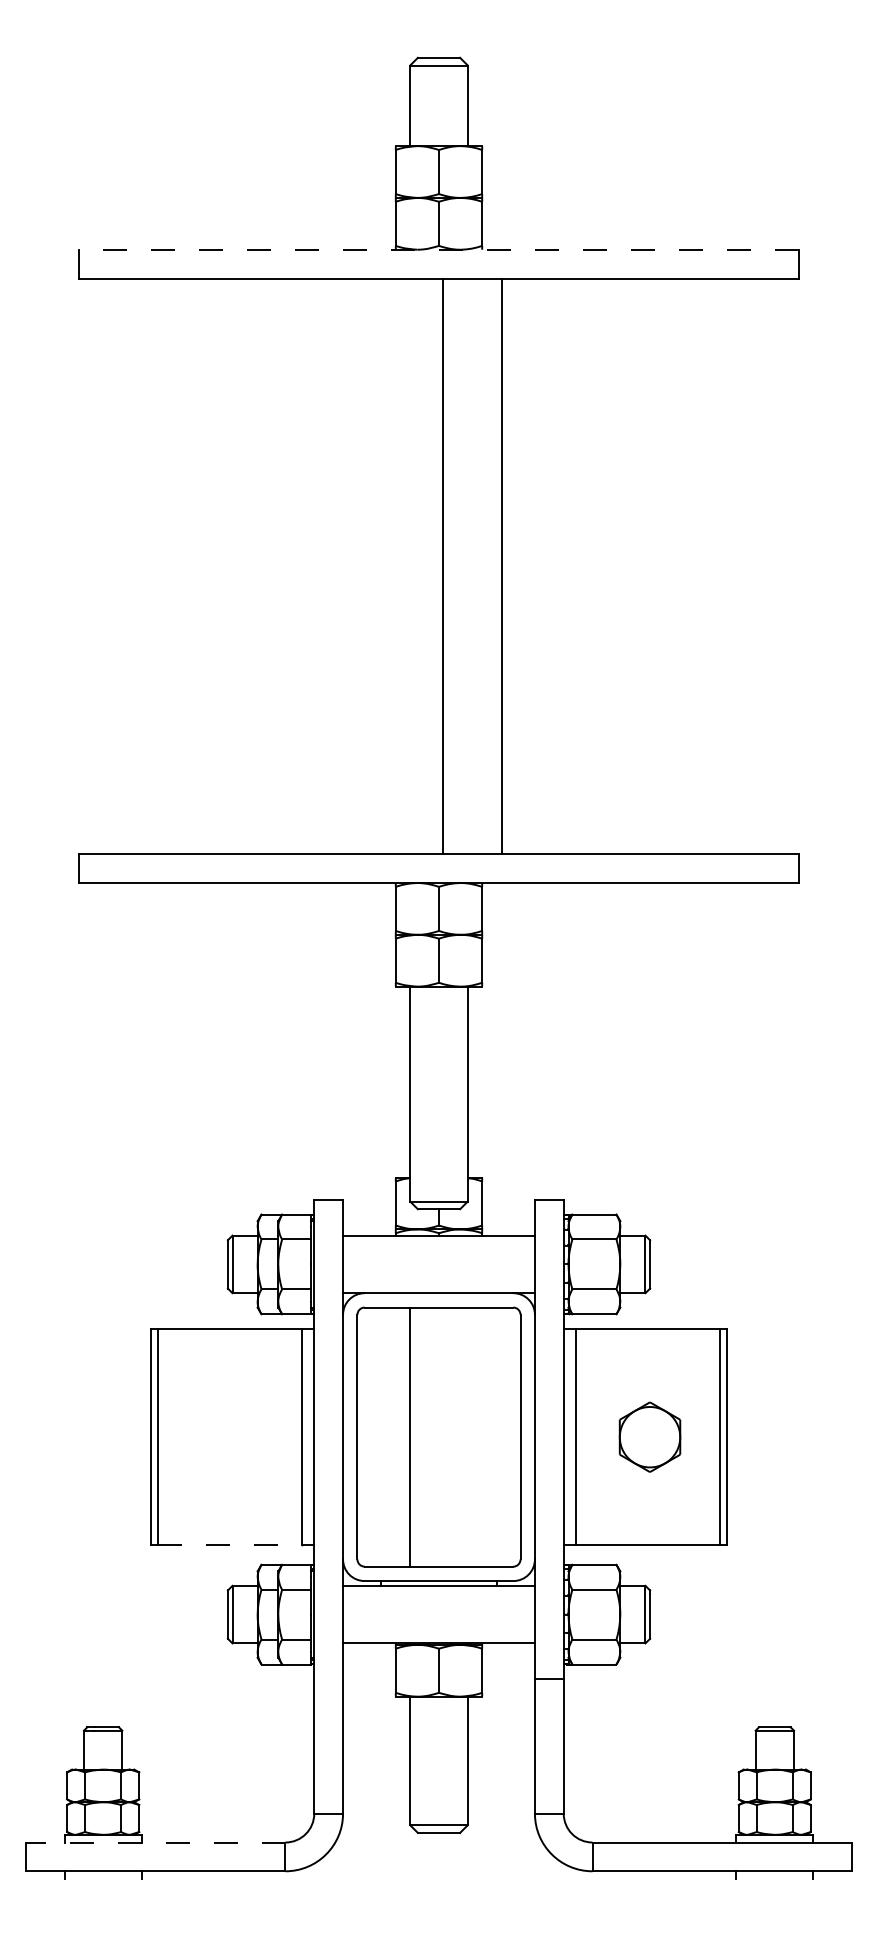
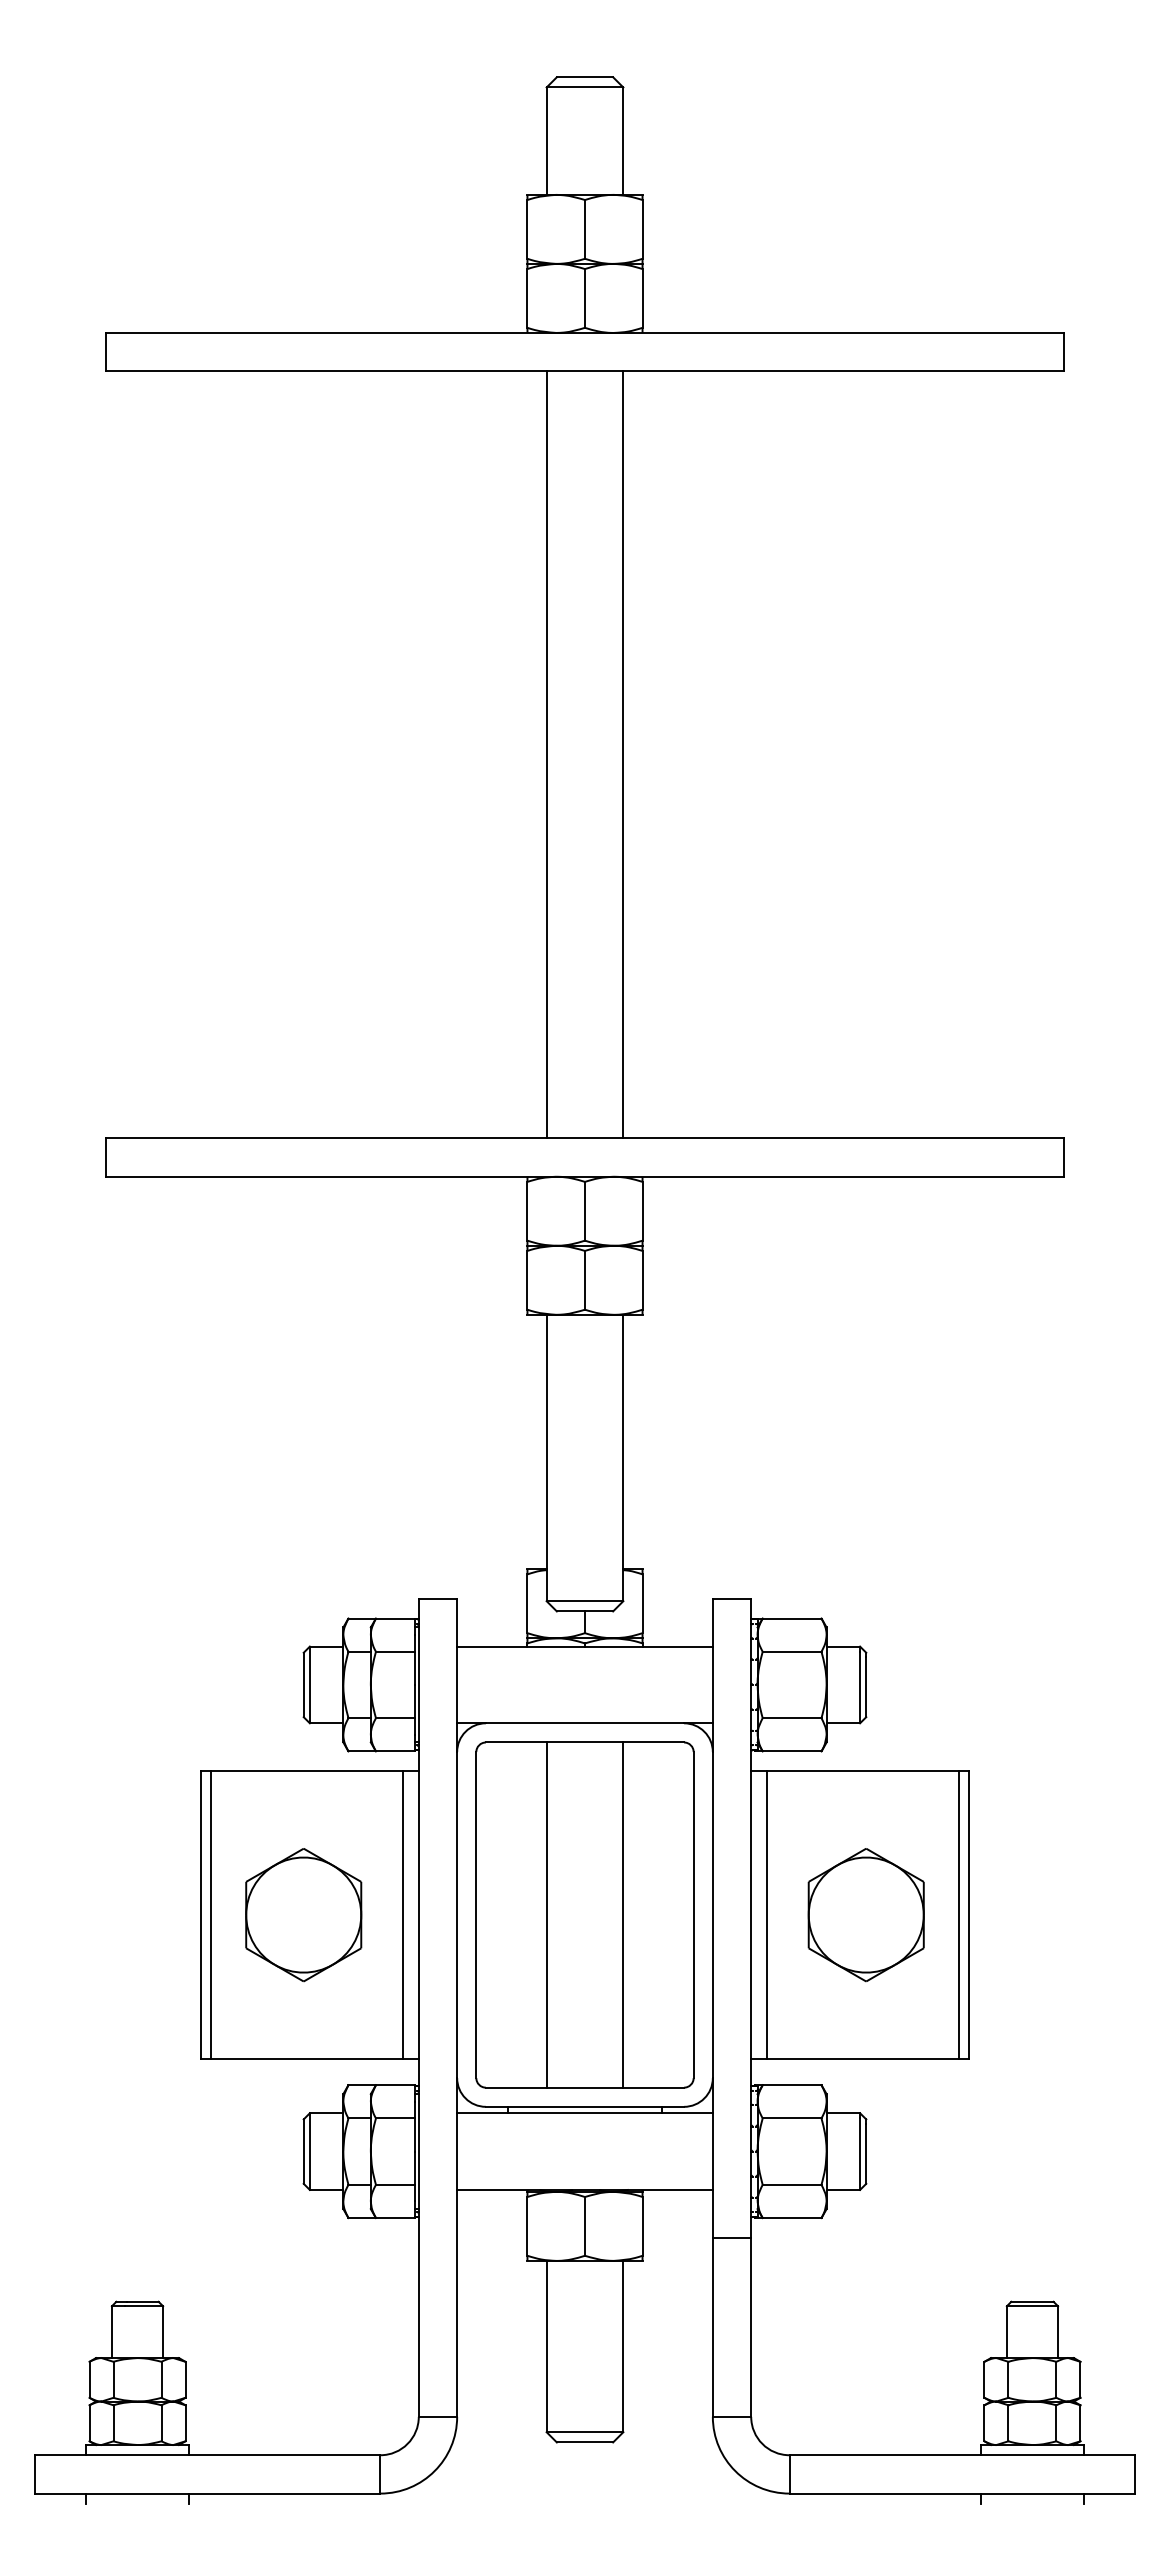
line: (438, 249) -> (584, 332), dashed -> solid
line: (443, 566) -> (546, 754), moved
line: (501, 566) -> (623, 754), moved
line: (467, 1436) -> (623, 1914), added
part: (227, 1437) -> (303, 1915), added
part: (649, 1437) -> (865, 1915), size x1.43
line: (229, 1544) -> (306, 2058), dashed -> solid
line: (155, 1842) -> (207, 2455), dashed -> solid

